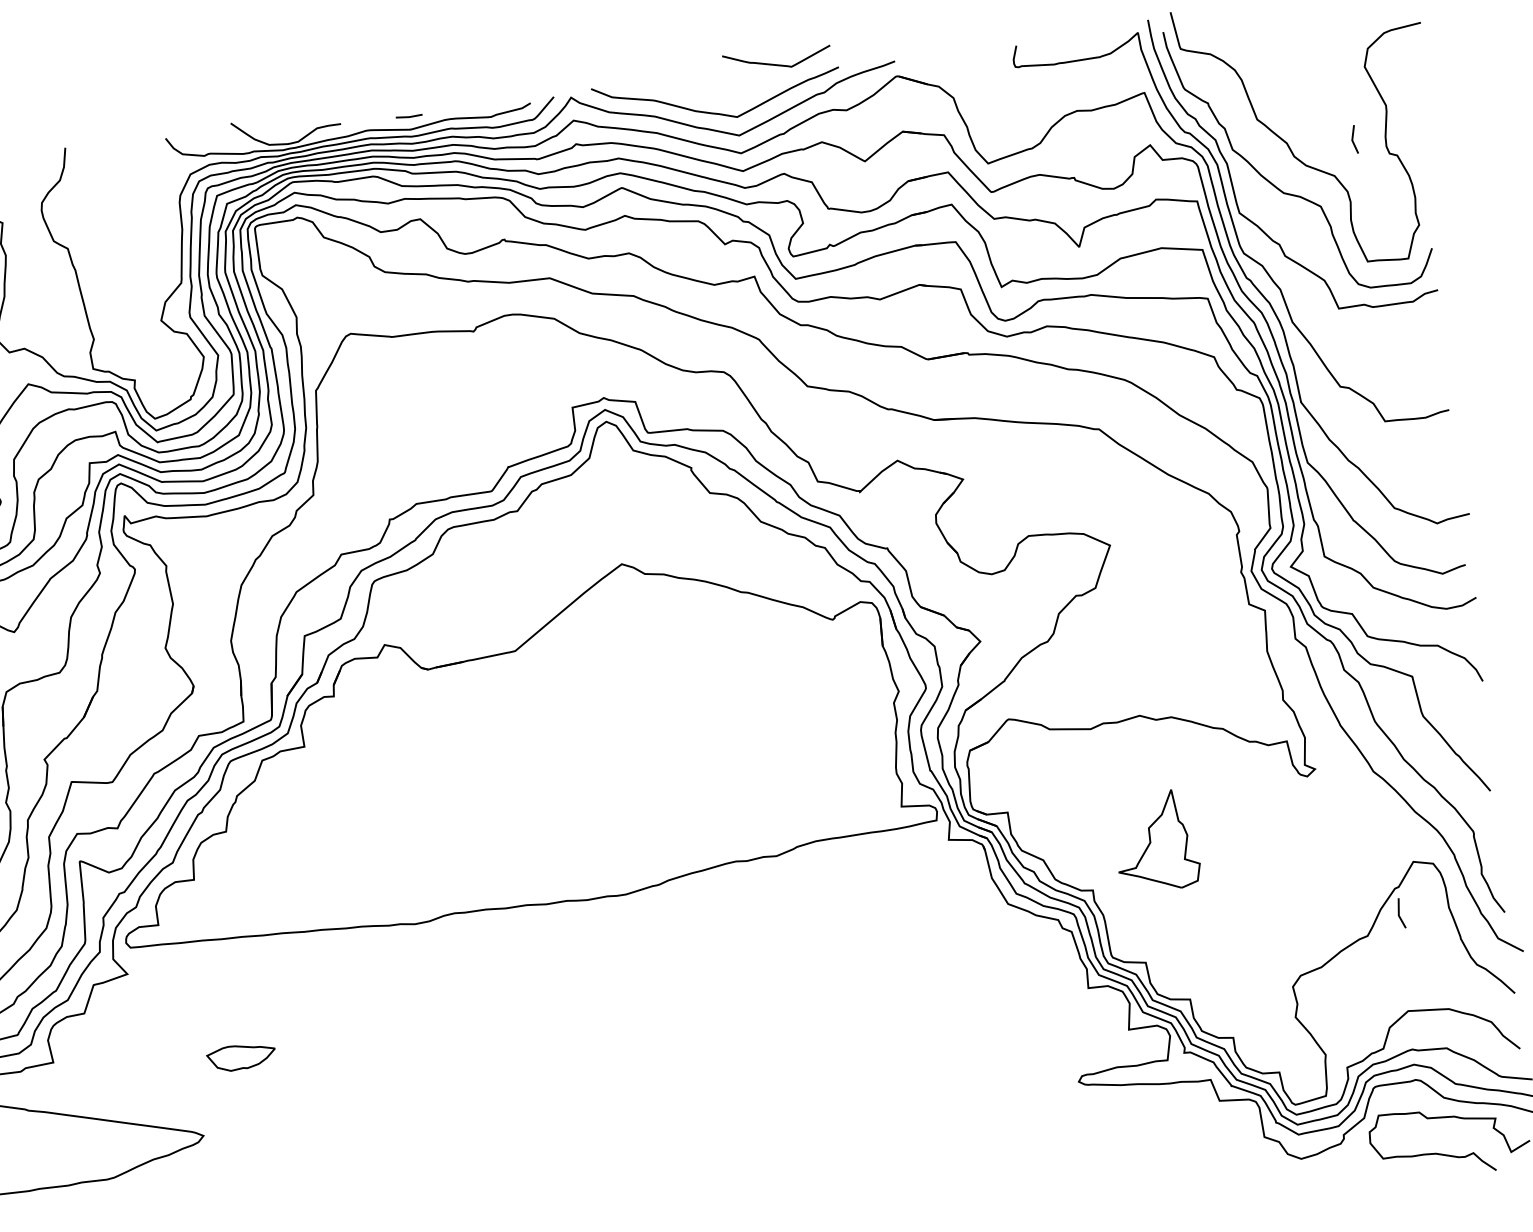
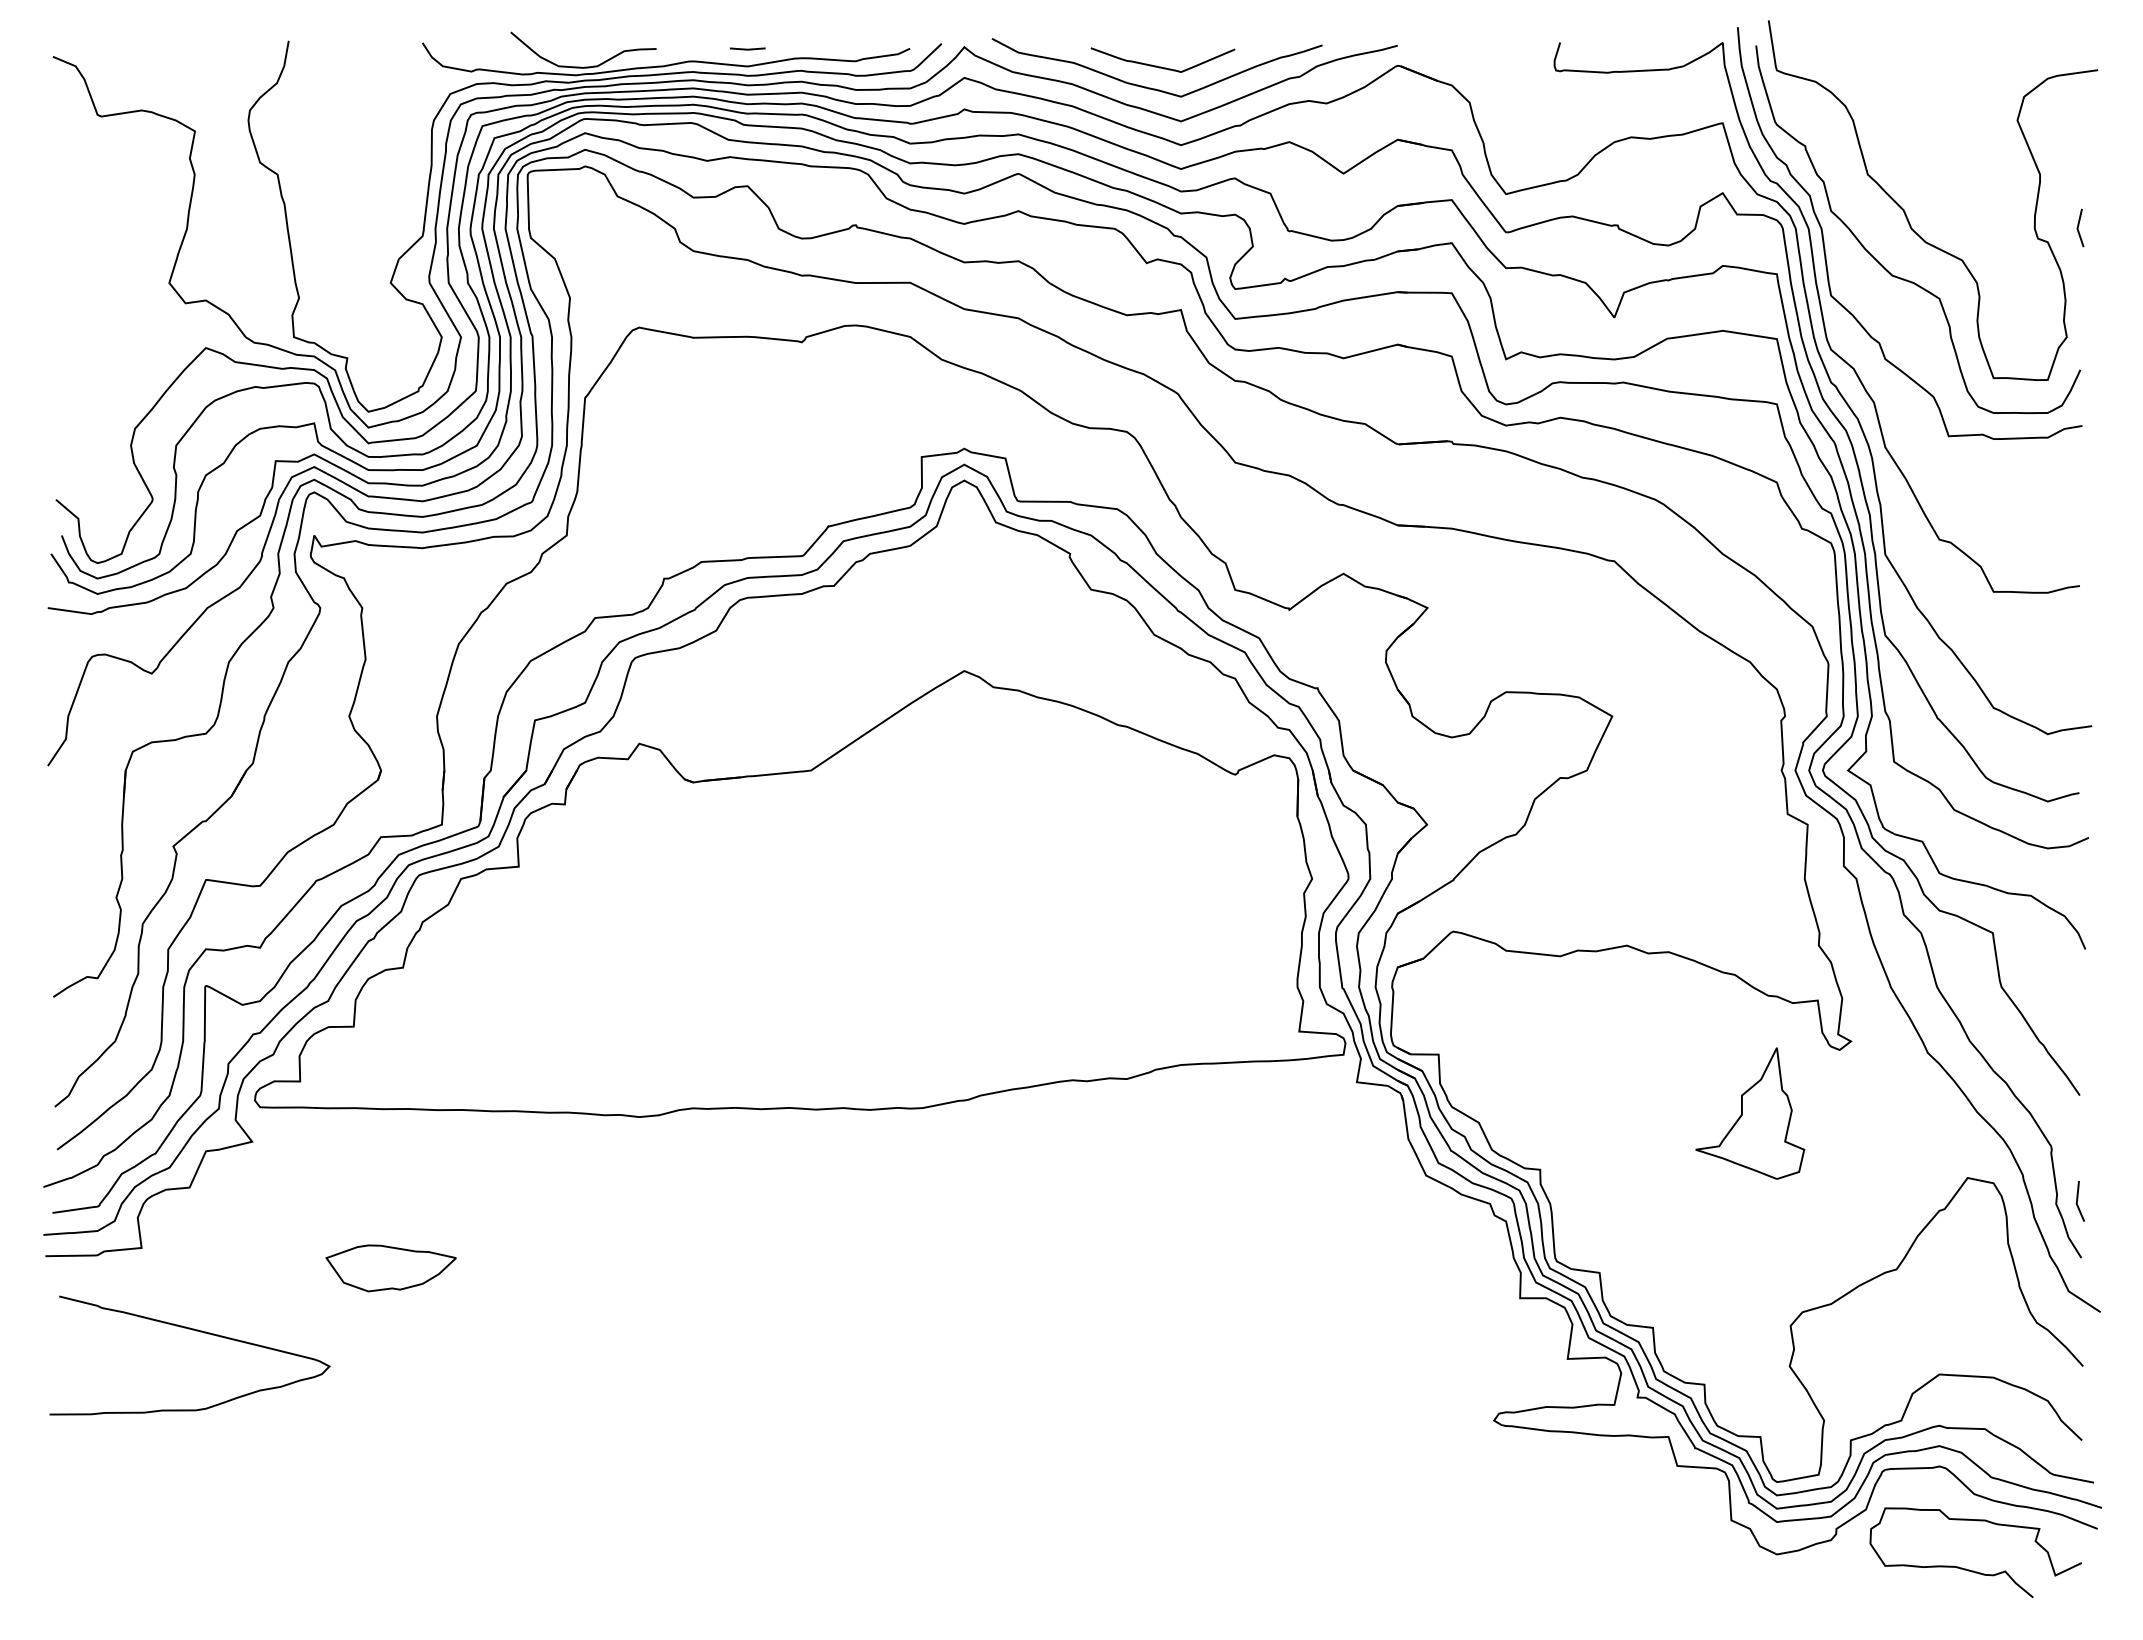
curve: (776, 64) -> (1161, 66), moved
line: (1352, 139) -> (2078, 227), moved
part: (1156, 840) -> (1750, 1113), moved
line: (1399, 913) -> (2077, 1201), moved
part: (241, 1057) -> (390, 1268), size x1.43

